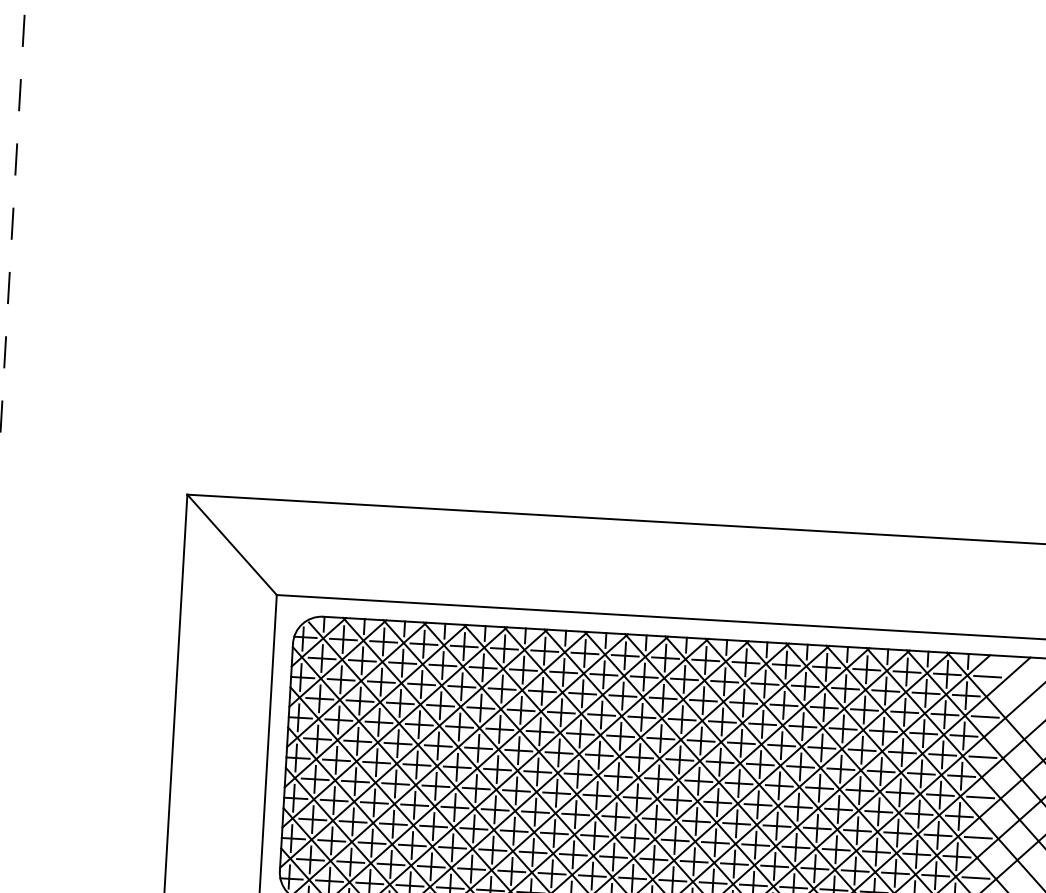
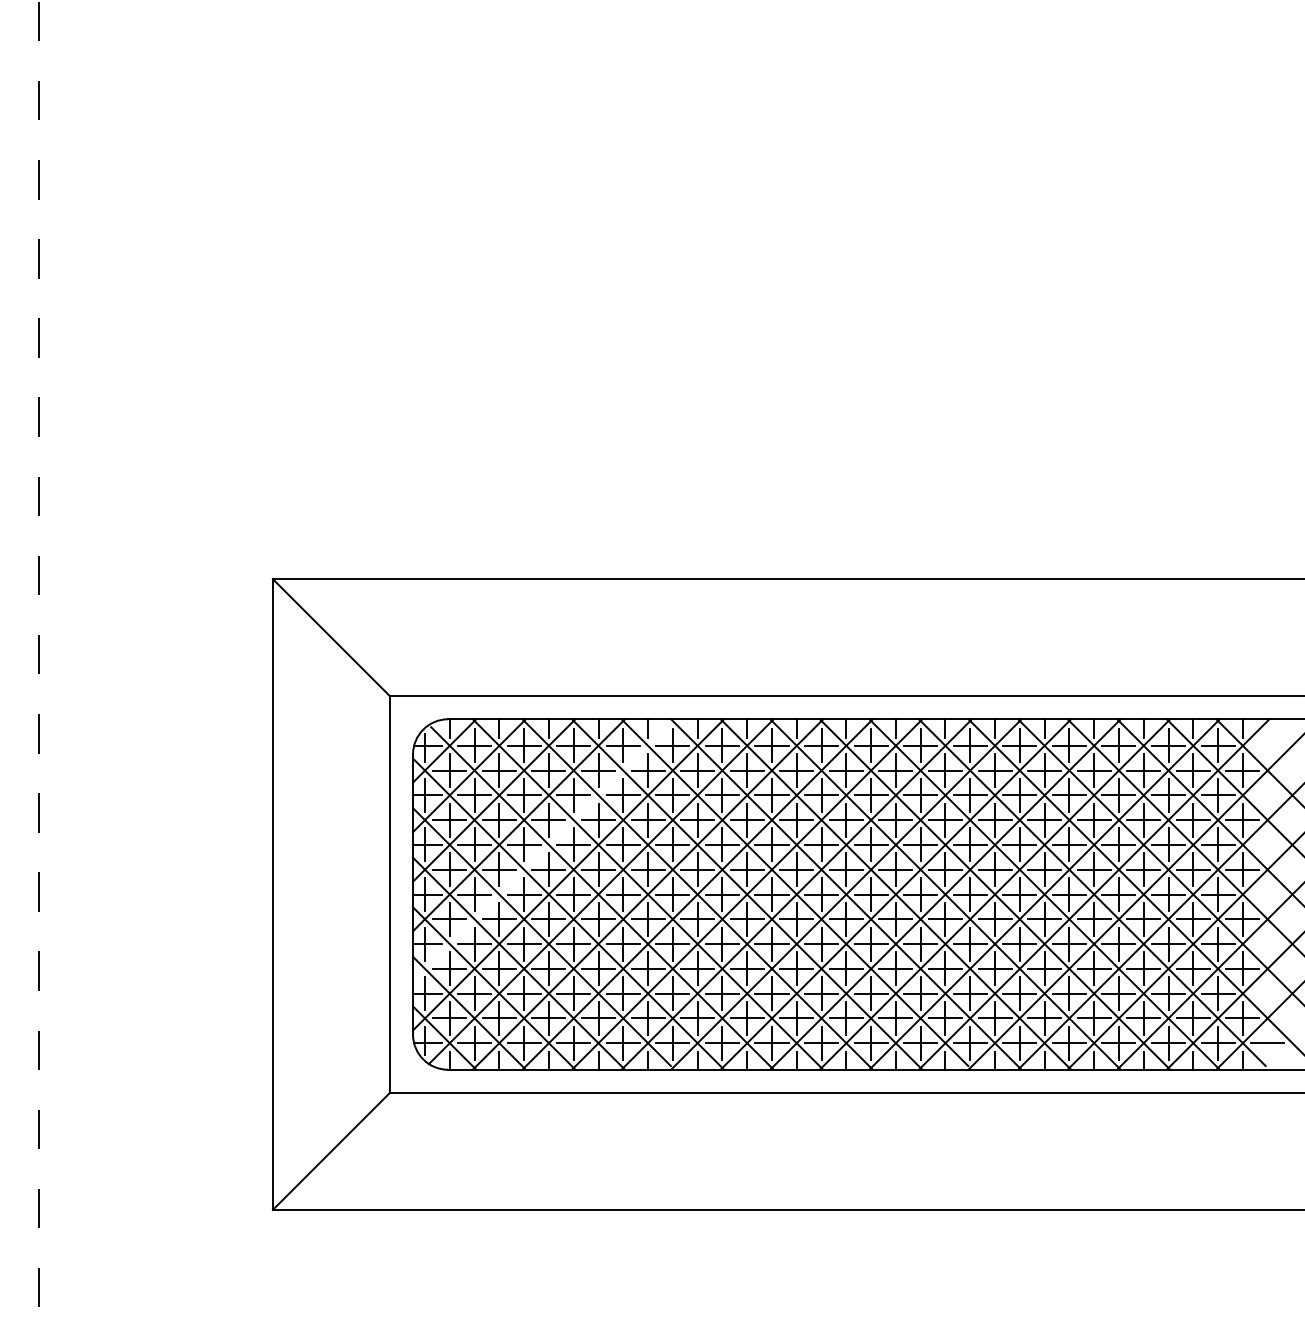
line: (987, 676) -> (1267, 745), removed
line: (985, 717) -> (1267, 795), removed
line: (394, 726) -> (543, 849), removed
line: (982, 756) -> (1267, 844), removed
line: (980, 797) -> (1267, 894), removed
line: (978, 838) -> (1267, 944), removed
line: (975, 877) -> (1267, 993), removed

